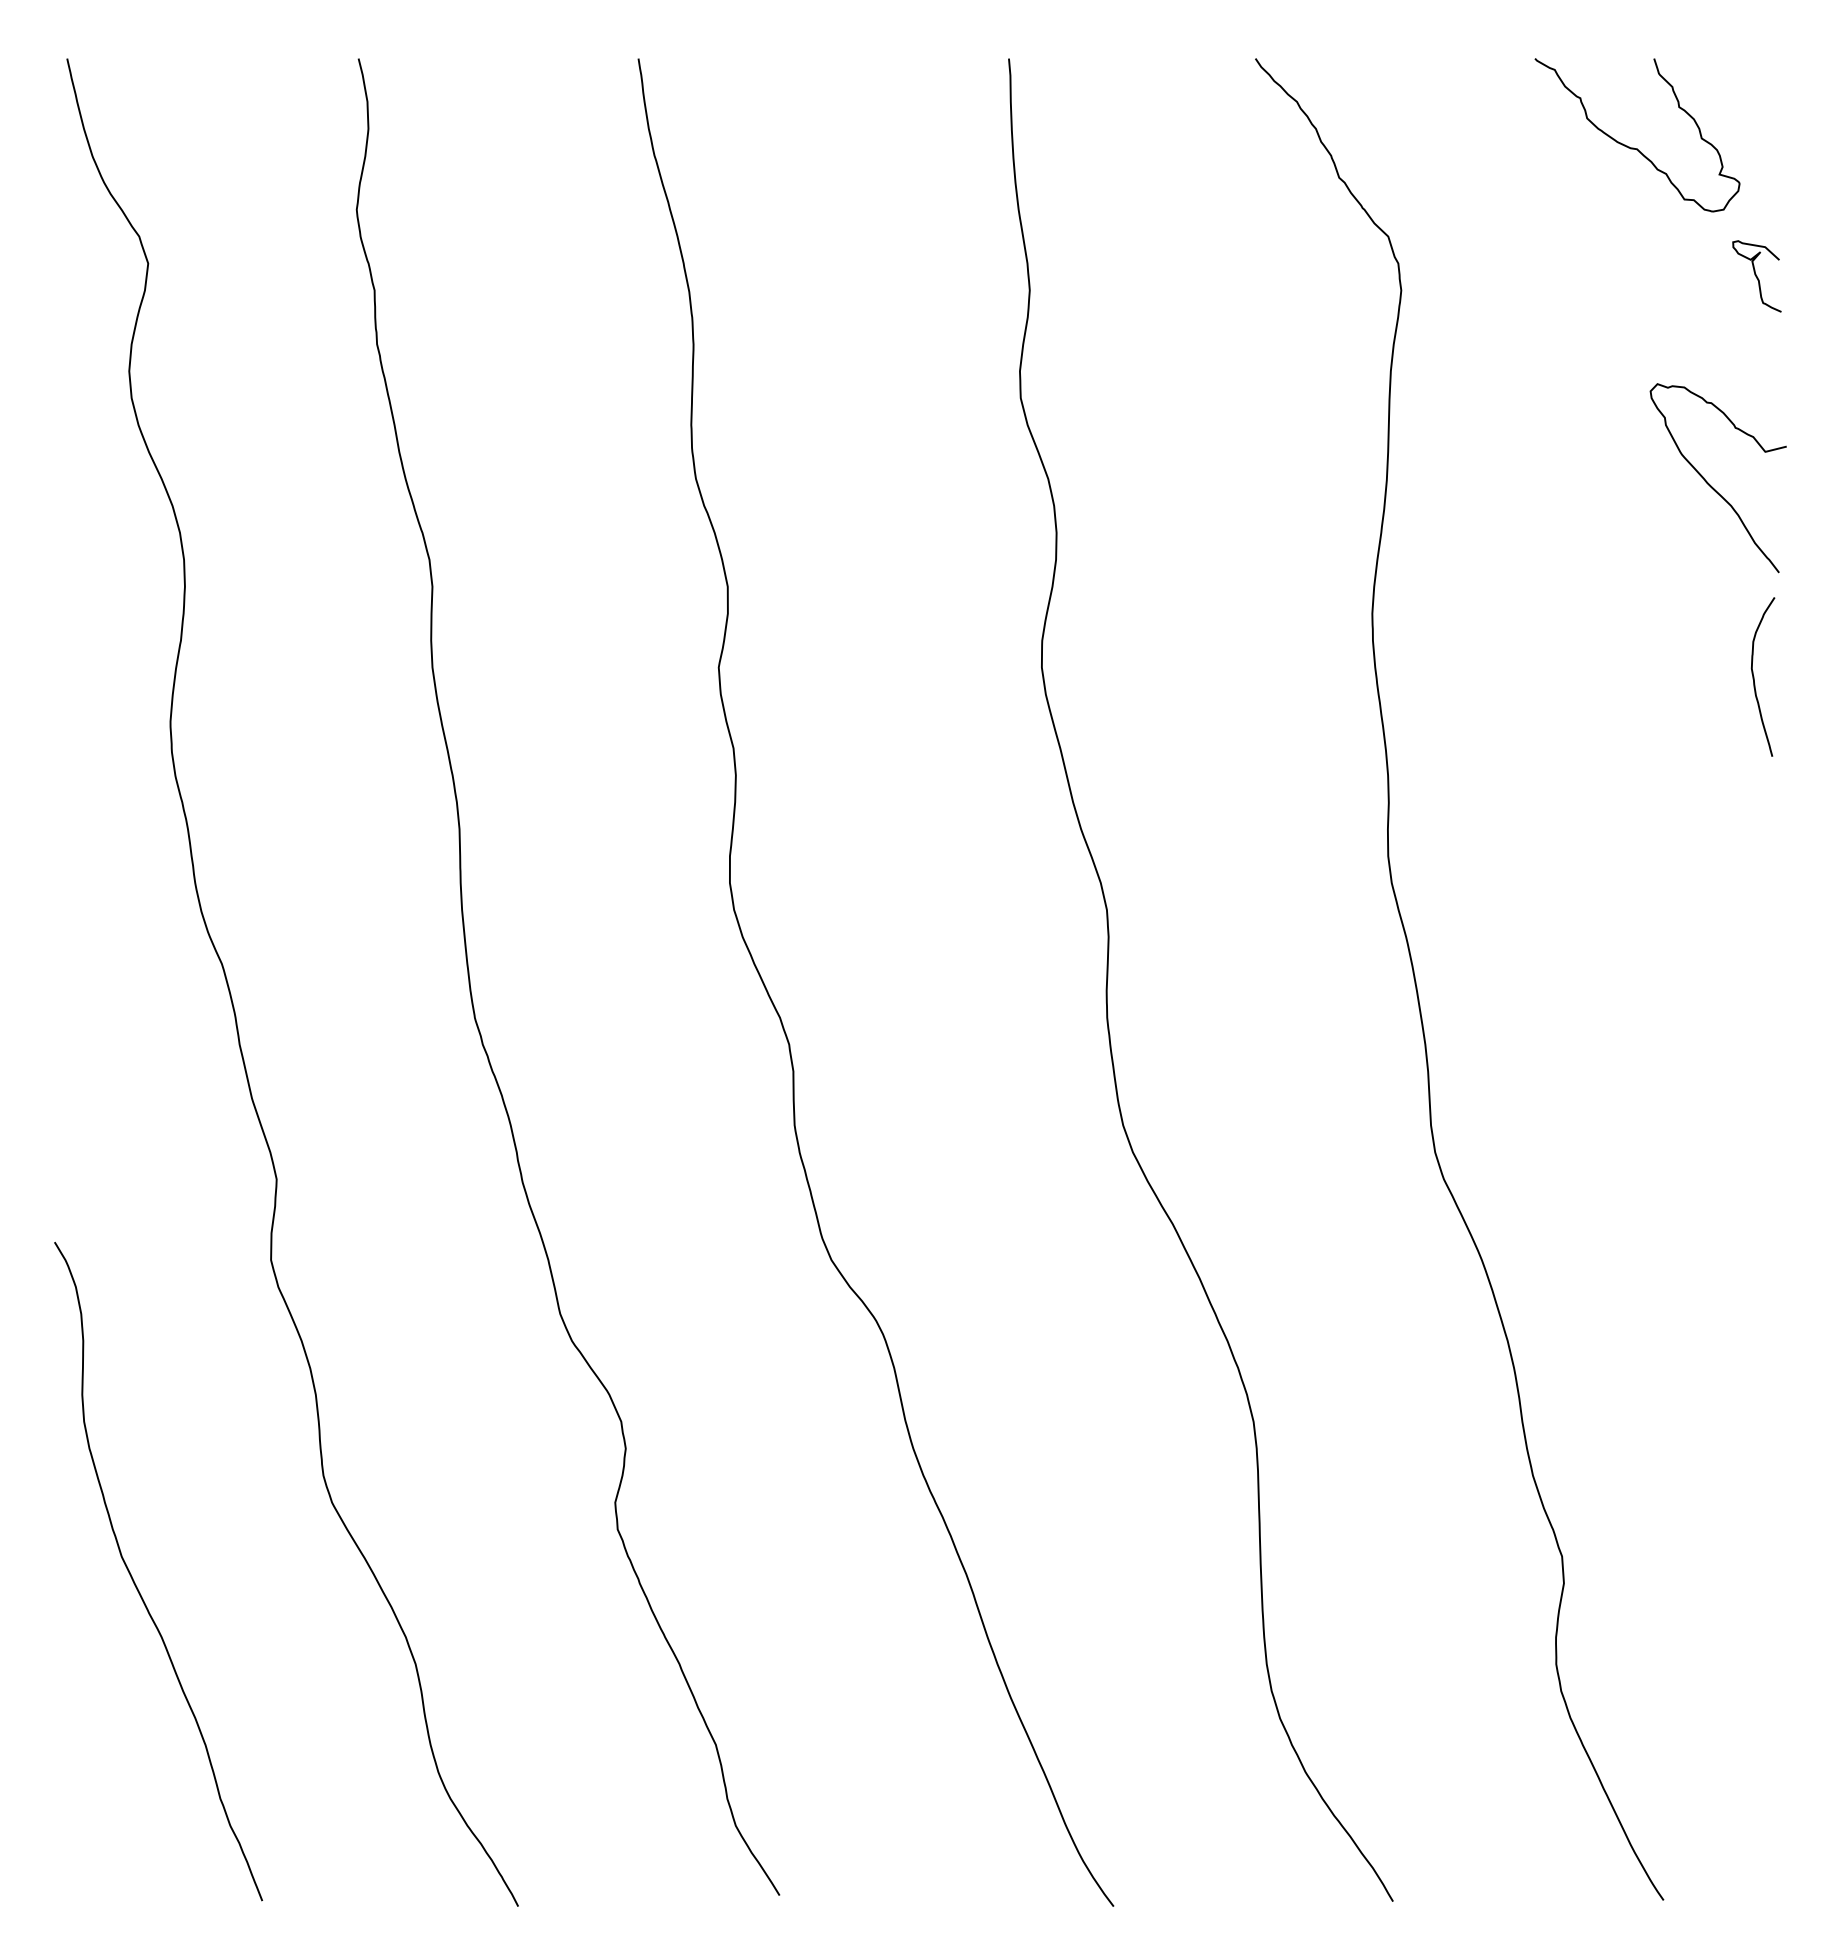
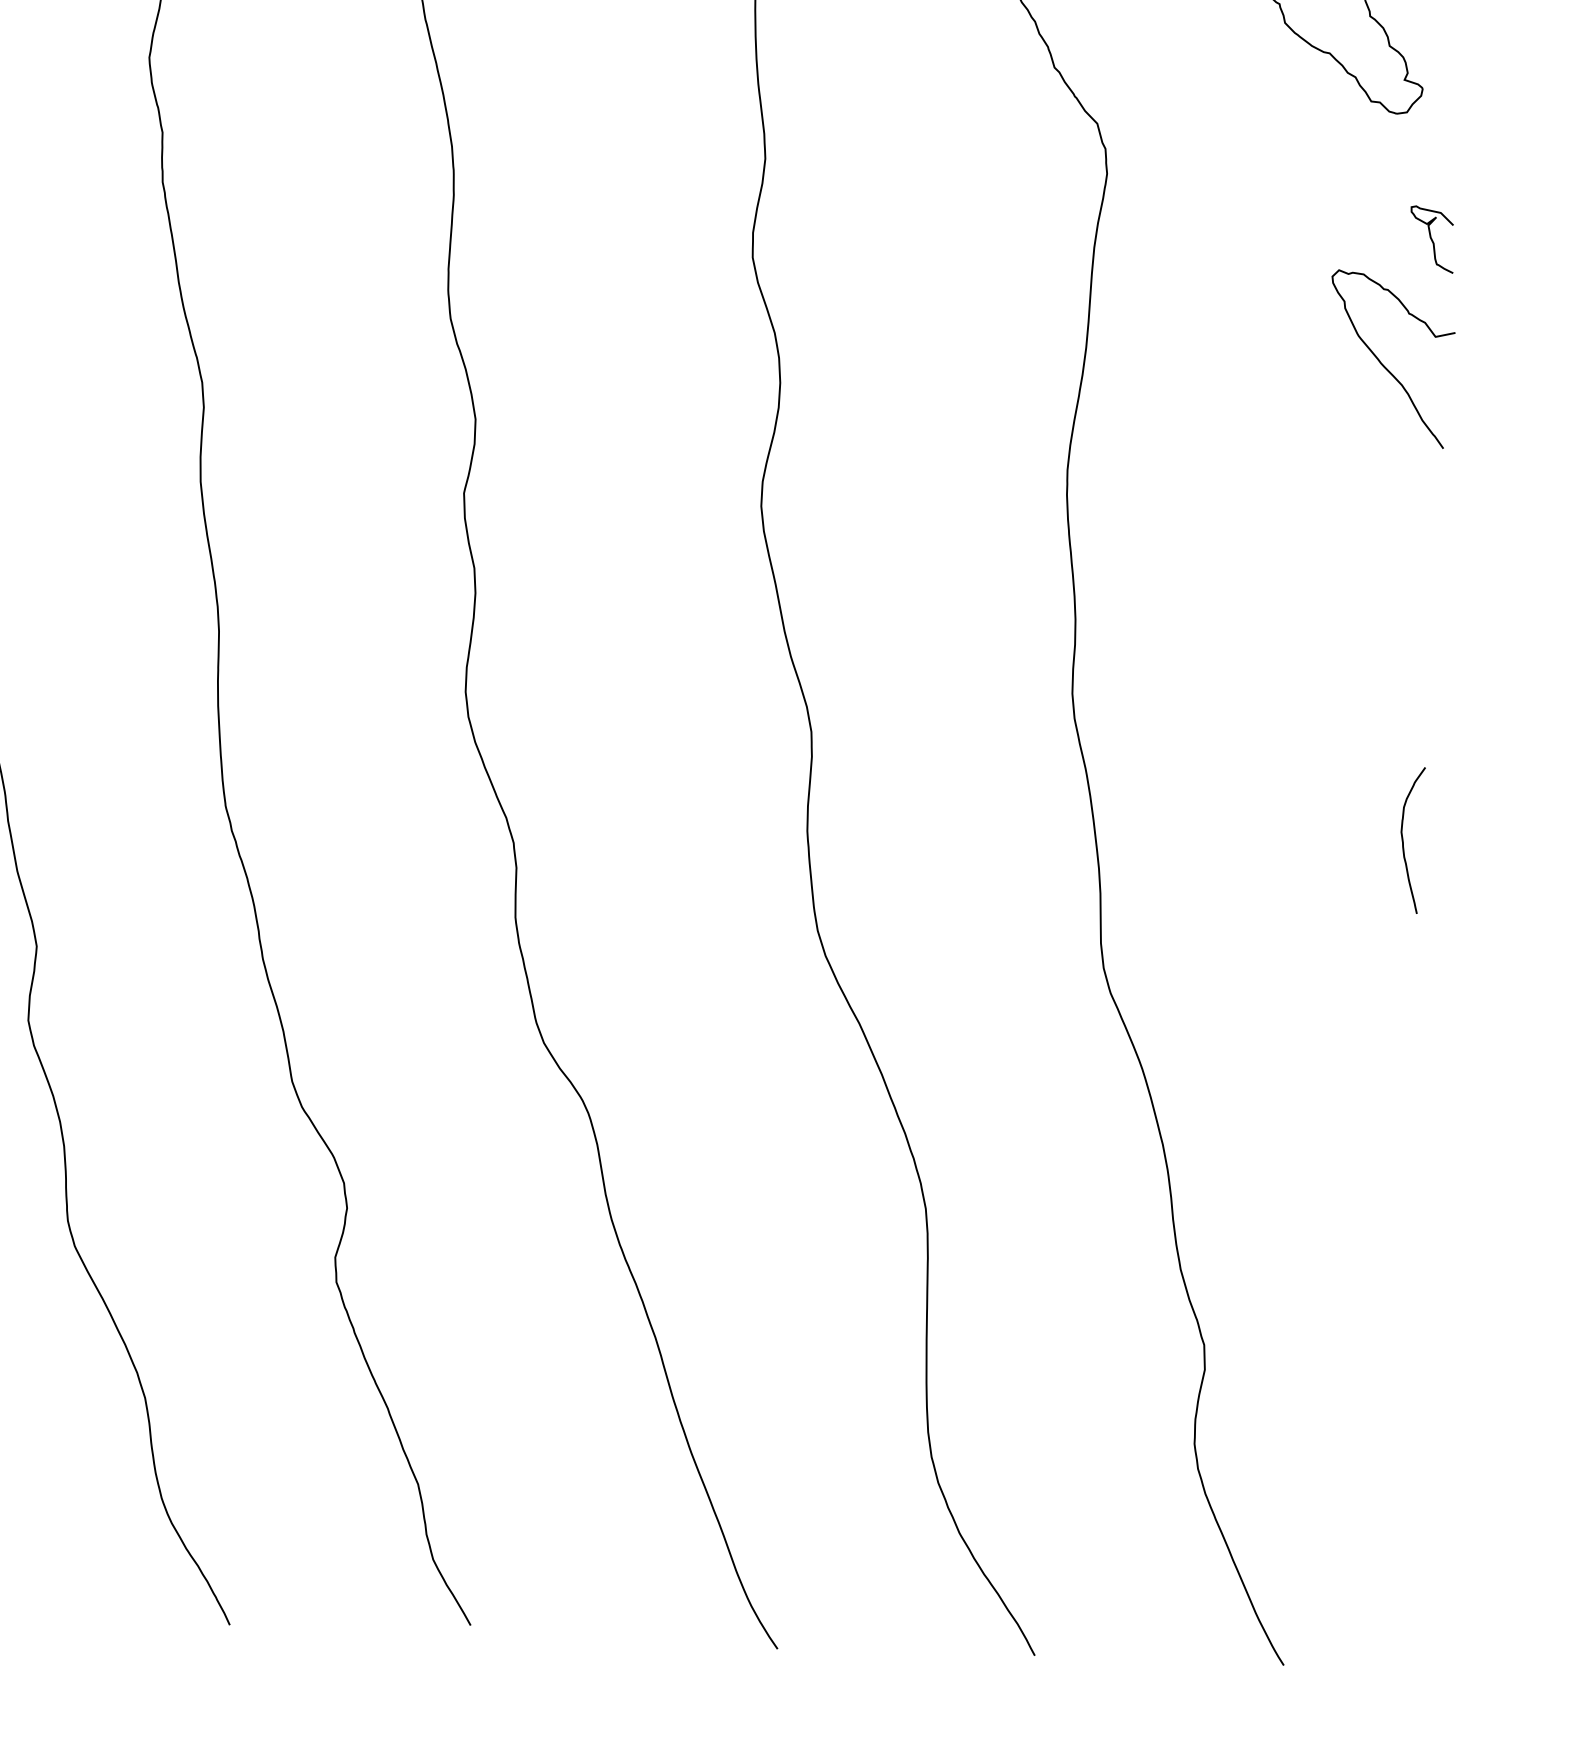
curve: (1756, 276) -> (1431, 239), moved
curve: (1754, 676) -> (1403, 839), moved

